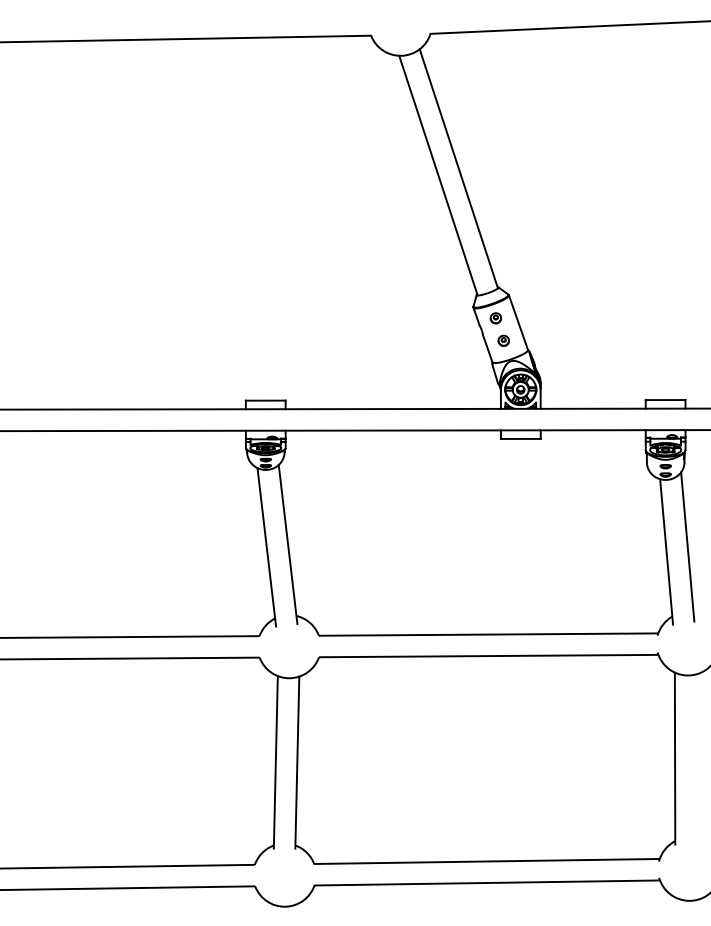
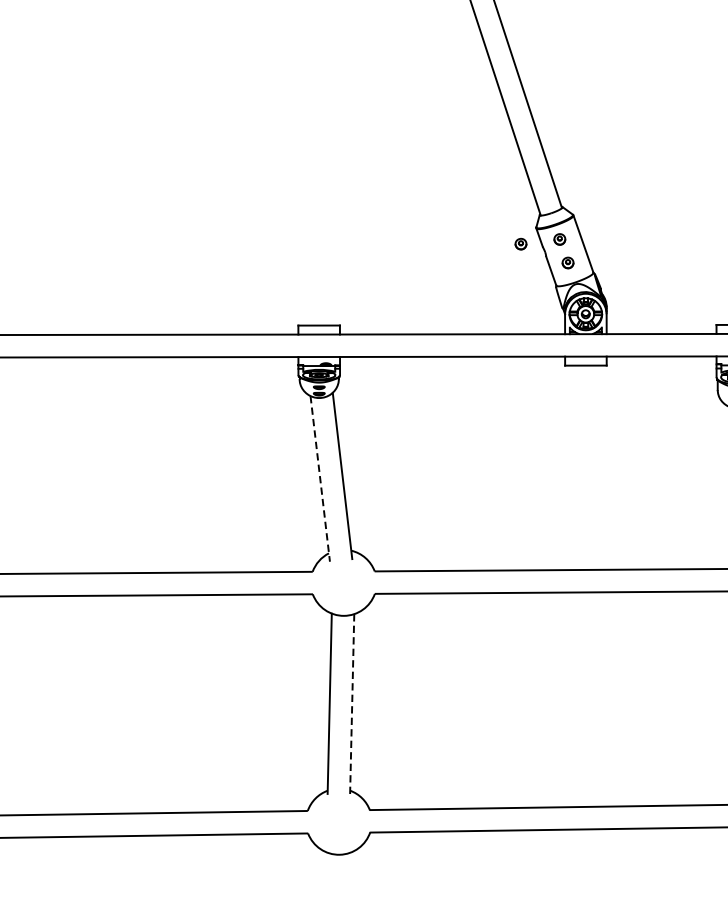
part: (458, 322) -> (520, 243), added
line: (266, 547) -> (319, 479), solid -> dashed
line: (297, 762) -> (352, 703), solid -> dashed

